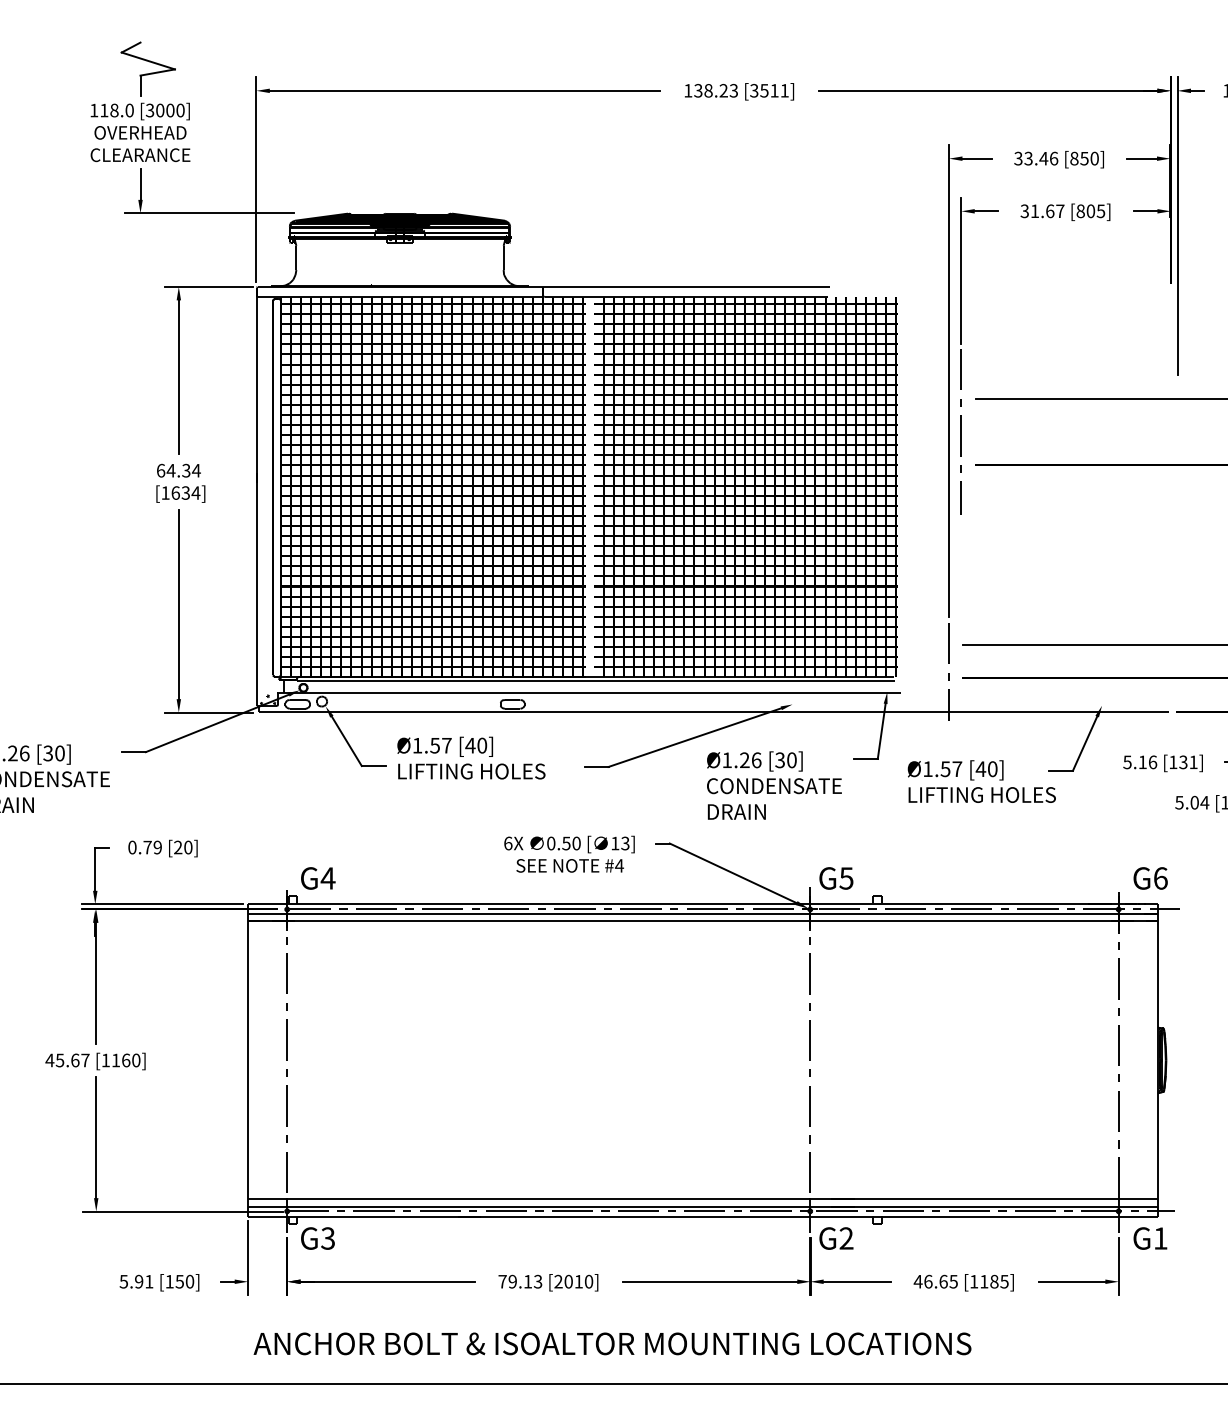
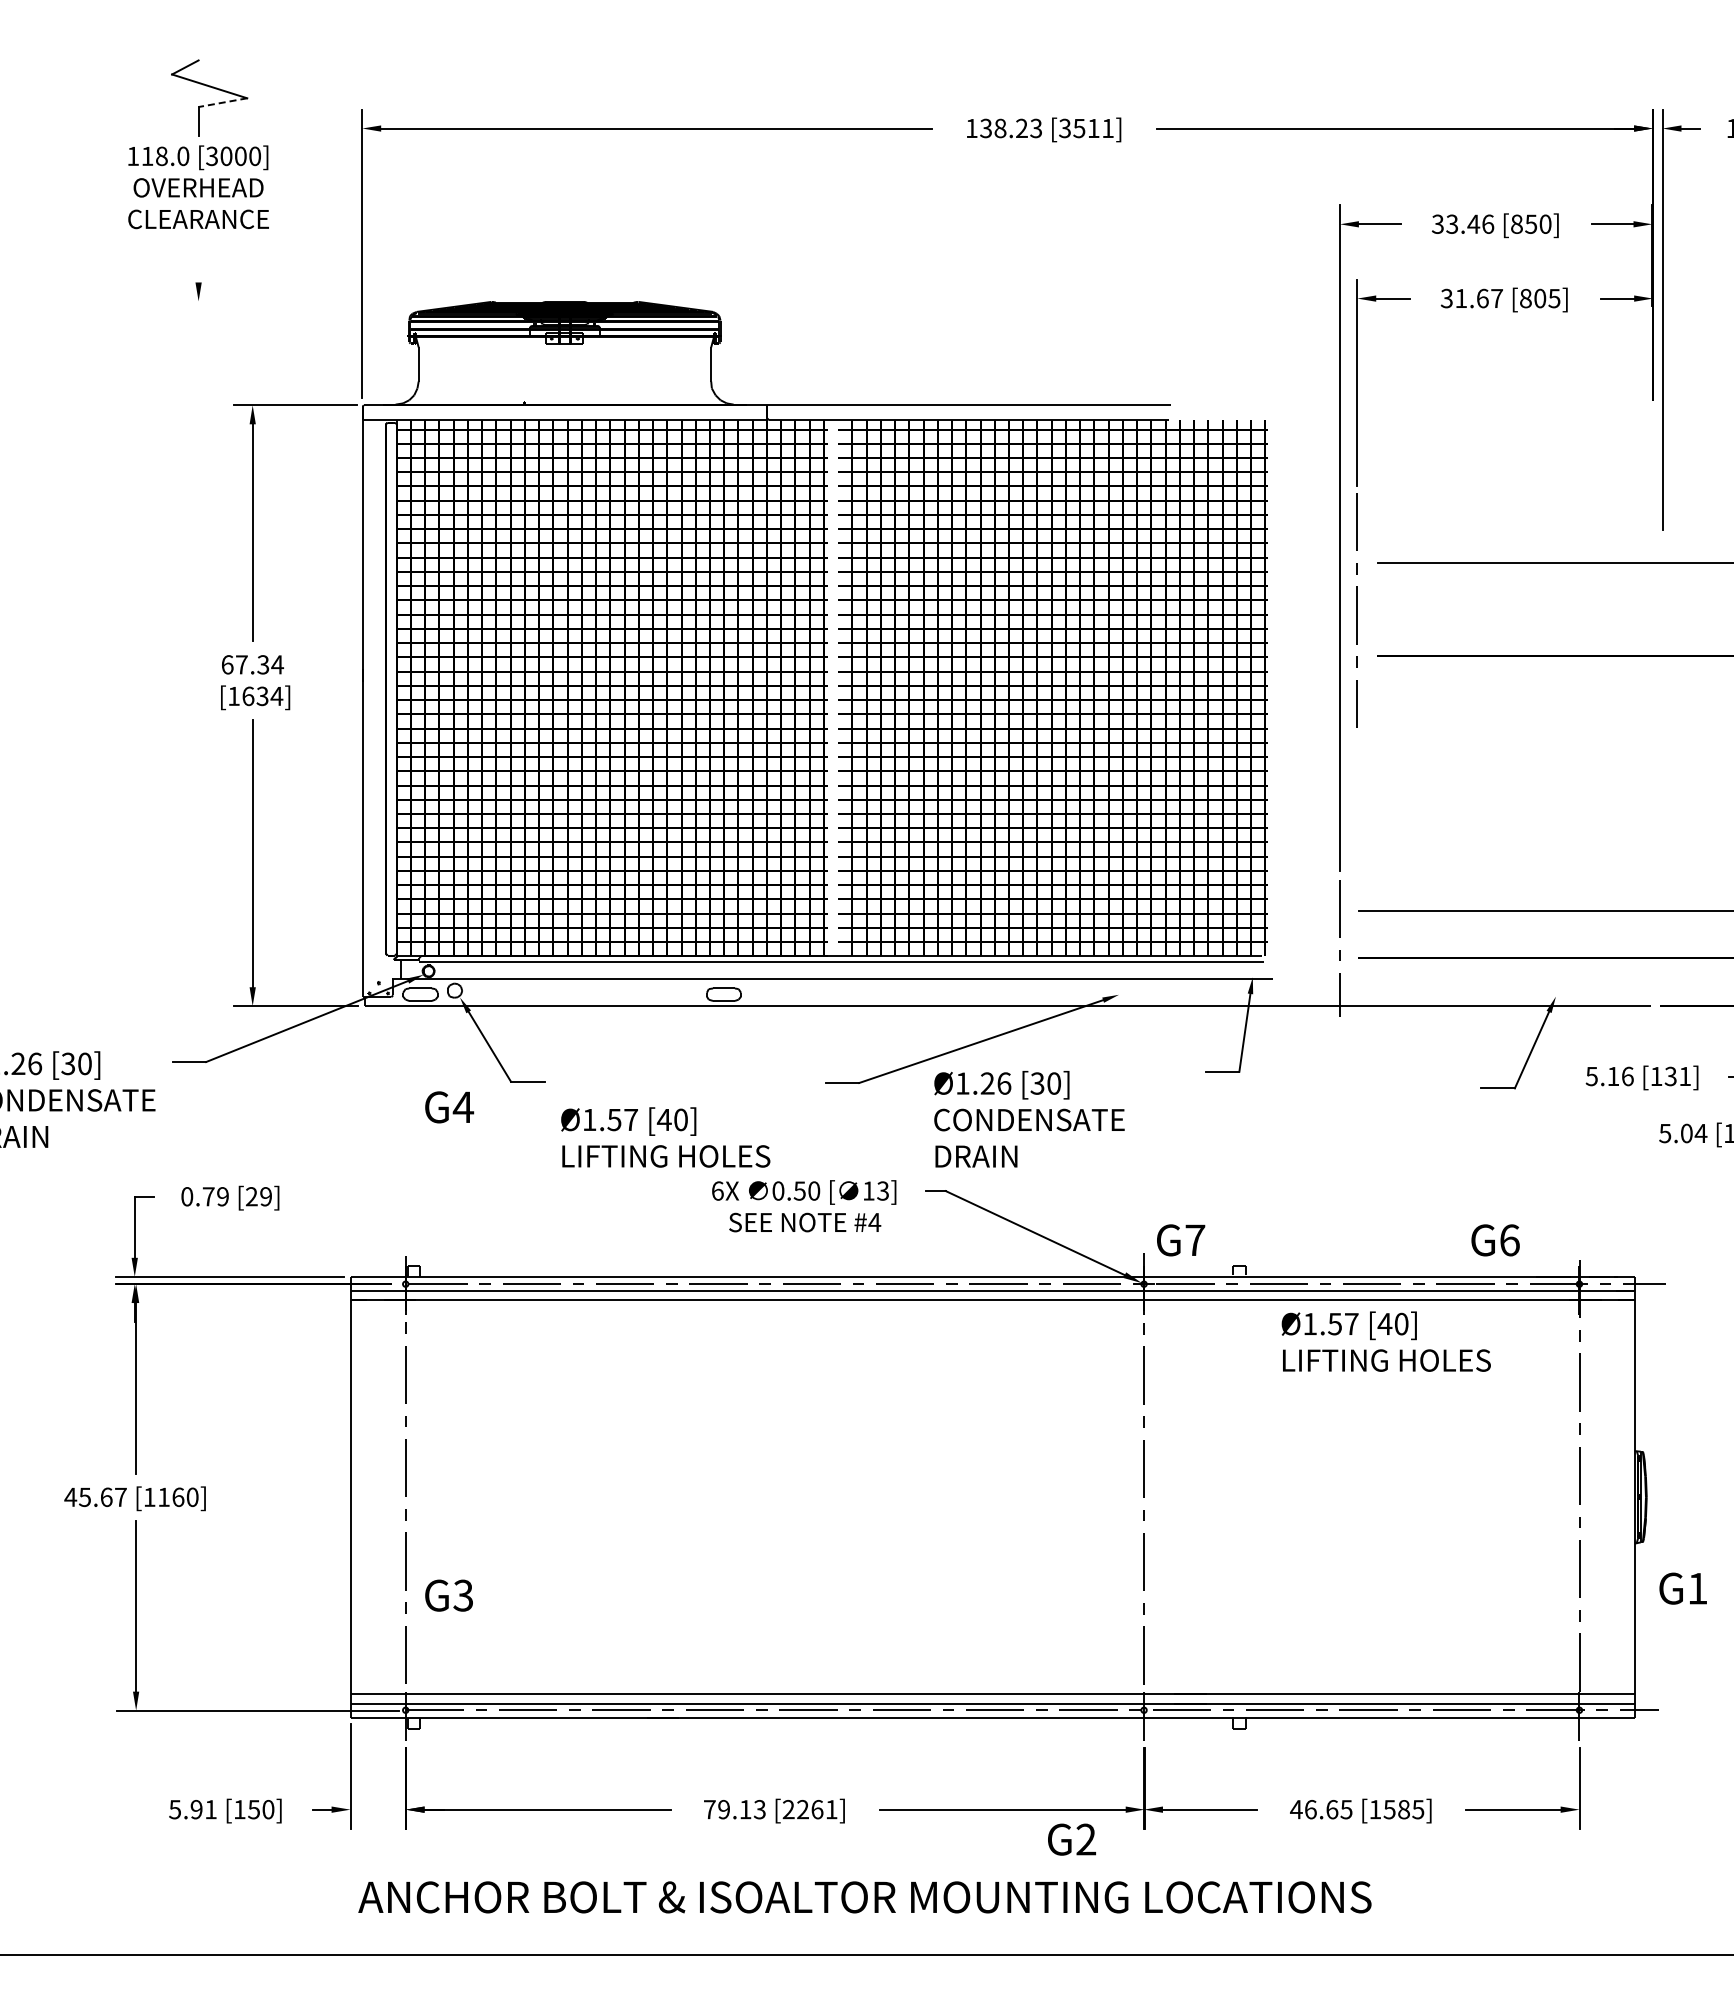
line: (157, 72) -> (222, 102), solid -> dashed
line: (140, 184) -> (198, 260), removed
line: (209, 213) -> (295, 301), removed
text: (170, 470) -> (241, 664), 64.34 -> 67.34
text: (471, 758) -> (665, 1137), moved
text: (981, 781) -> (1385, 1341), moved
text: (774, 785) -> (1029, 1119), moved
text: (188, 847) -> (266, 1196), [20] -> [29]
text: (318, 878) -> (449, 1107), moved
text: (846, 878) -> (1195, 1240), G5 -> G7
text: (1150, 878) -> (1495, 1240), moved
text: (317, 1238) -> (448, 1595), moved
text: (836, 1238) -> (1071, 1839), moved
text: (1149, 1238) -> (1682, 1588), moved
text: (578, 1281) -> (817, 1809), [2010] -> [2261]
text: (984, 1281) -> (1389, 1809), [1185] -> [1585]

